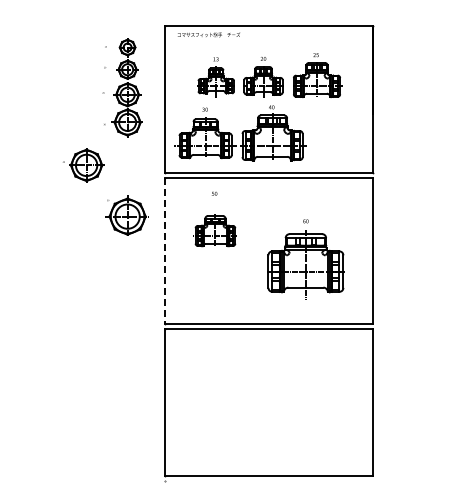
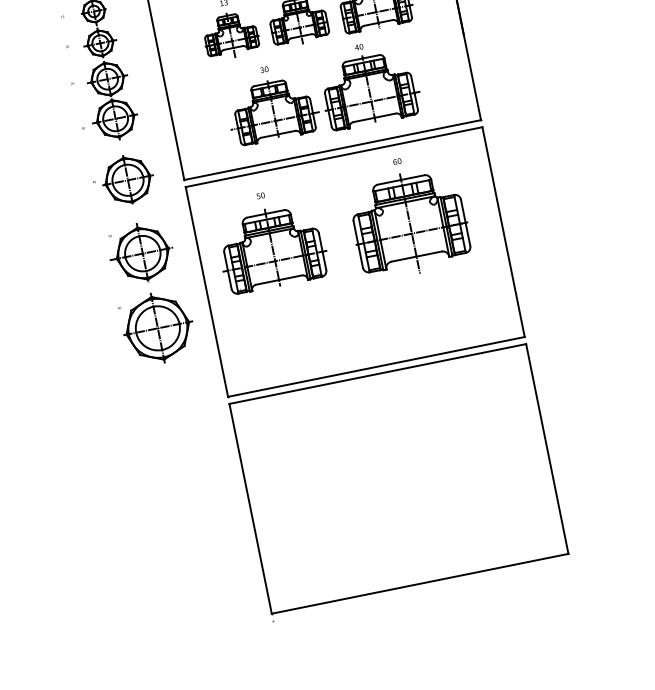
part: (240, 133) -> (321, 93), moved
part: (83, 165) -> (123, 181), moved
part: (215, 230) -> (272, 248), size x1.67
line: (165, 251) -> (207, 292), dashed -> solid
part: (305, 259) -> (407, 216), moved
part: (127, 268) -> (157, 327), added

